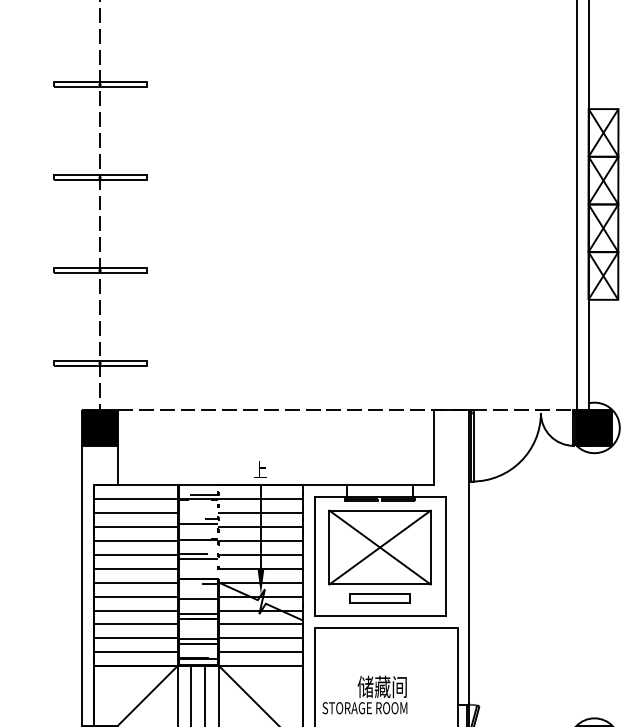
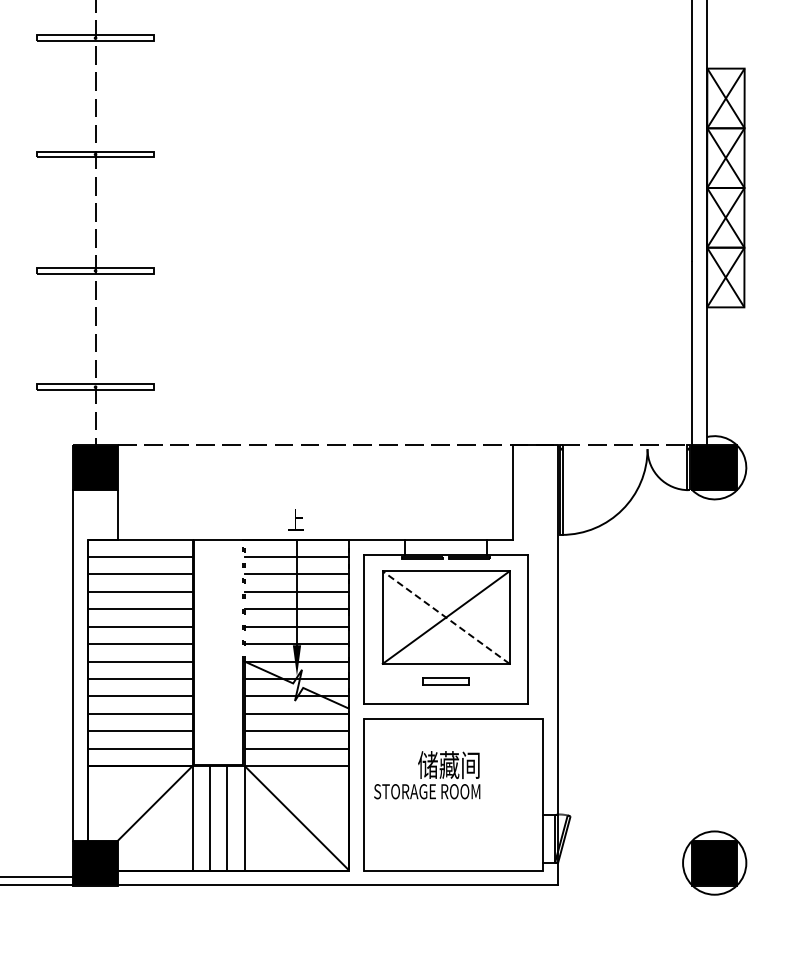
line: (379, 547) -> (445, 617), solid -> dashed
hatch: (198, 577) -> (218, 654), removed
part: (379, 597) -> (445, 680), size x0.6
text: (365, 695) -> (427, 775), moved

